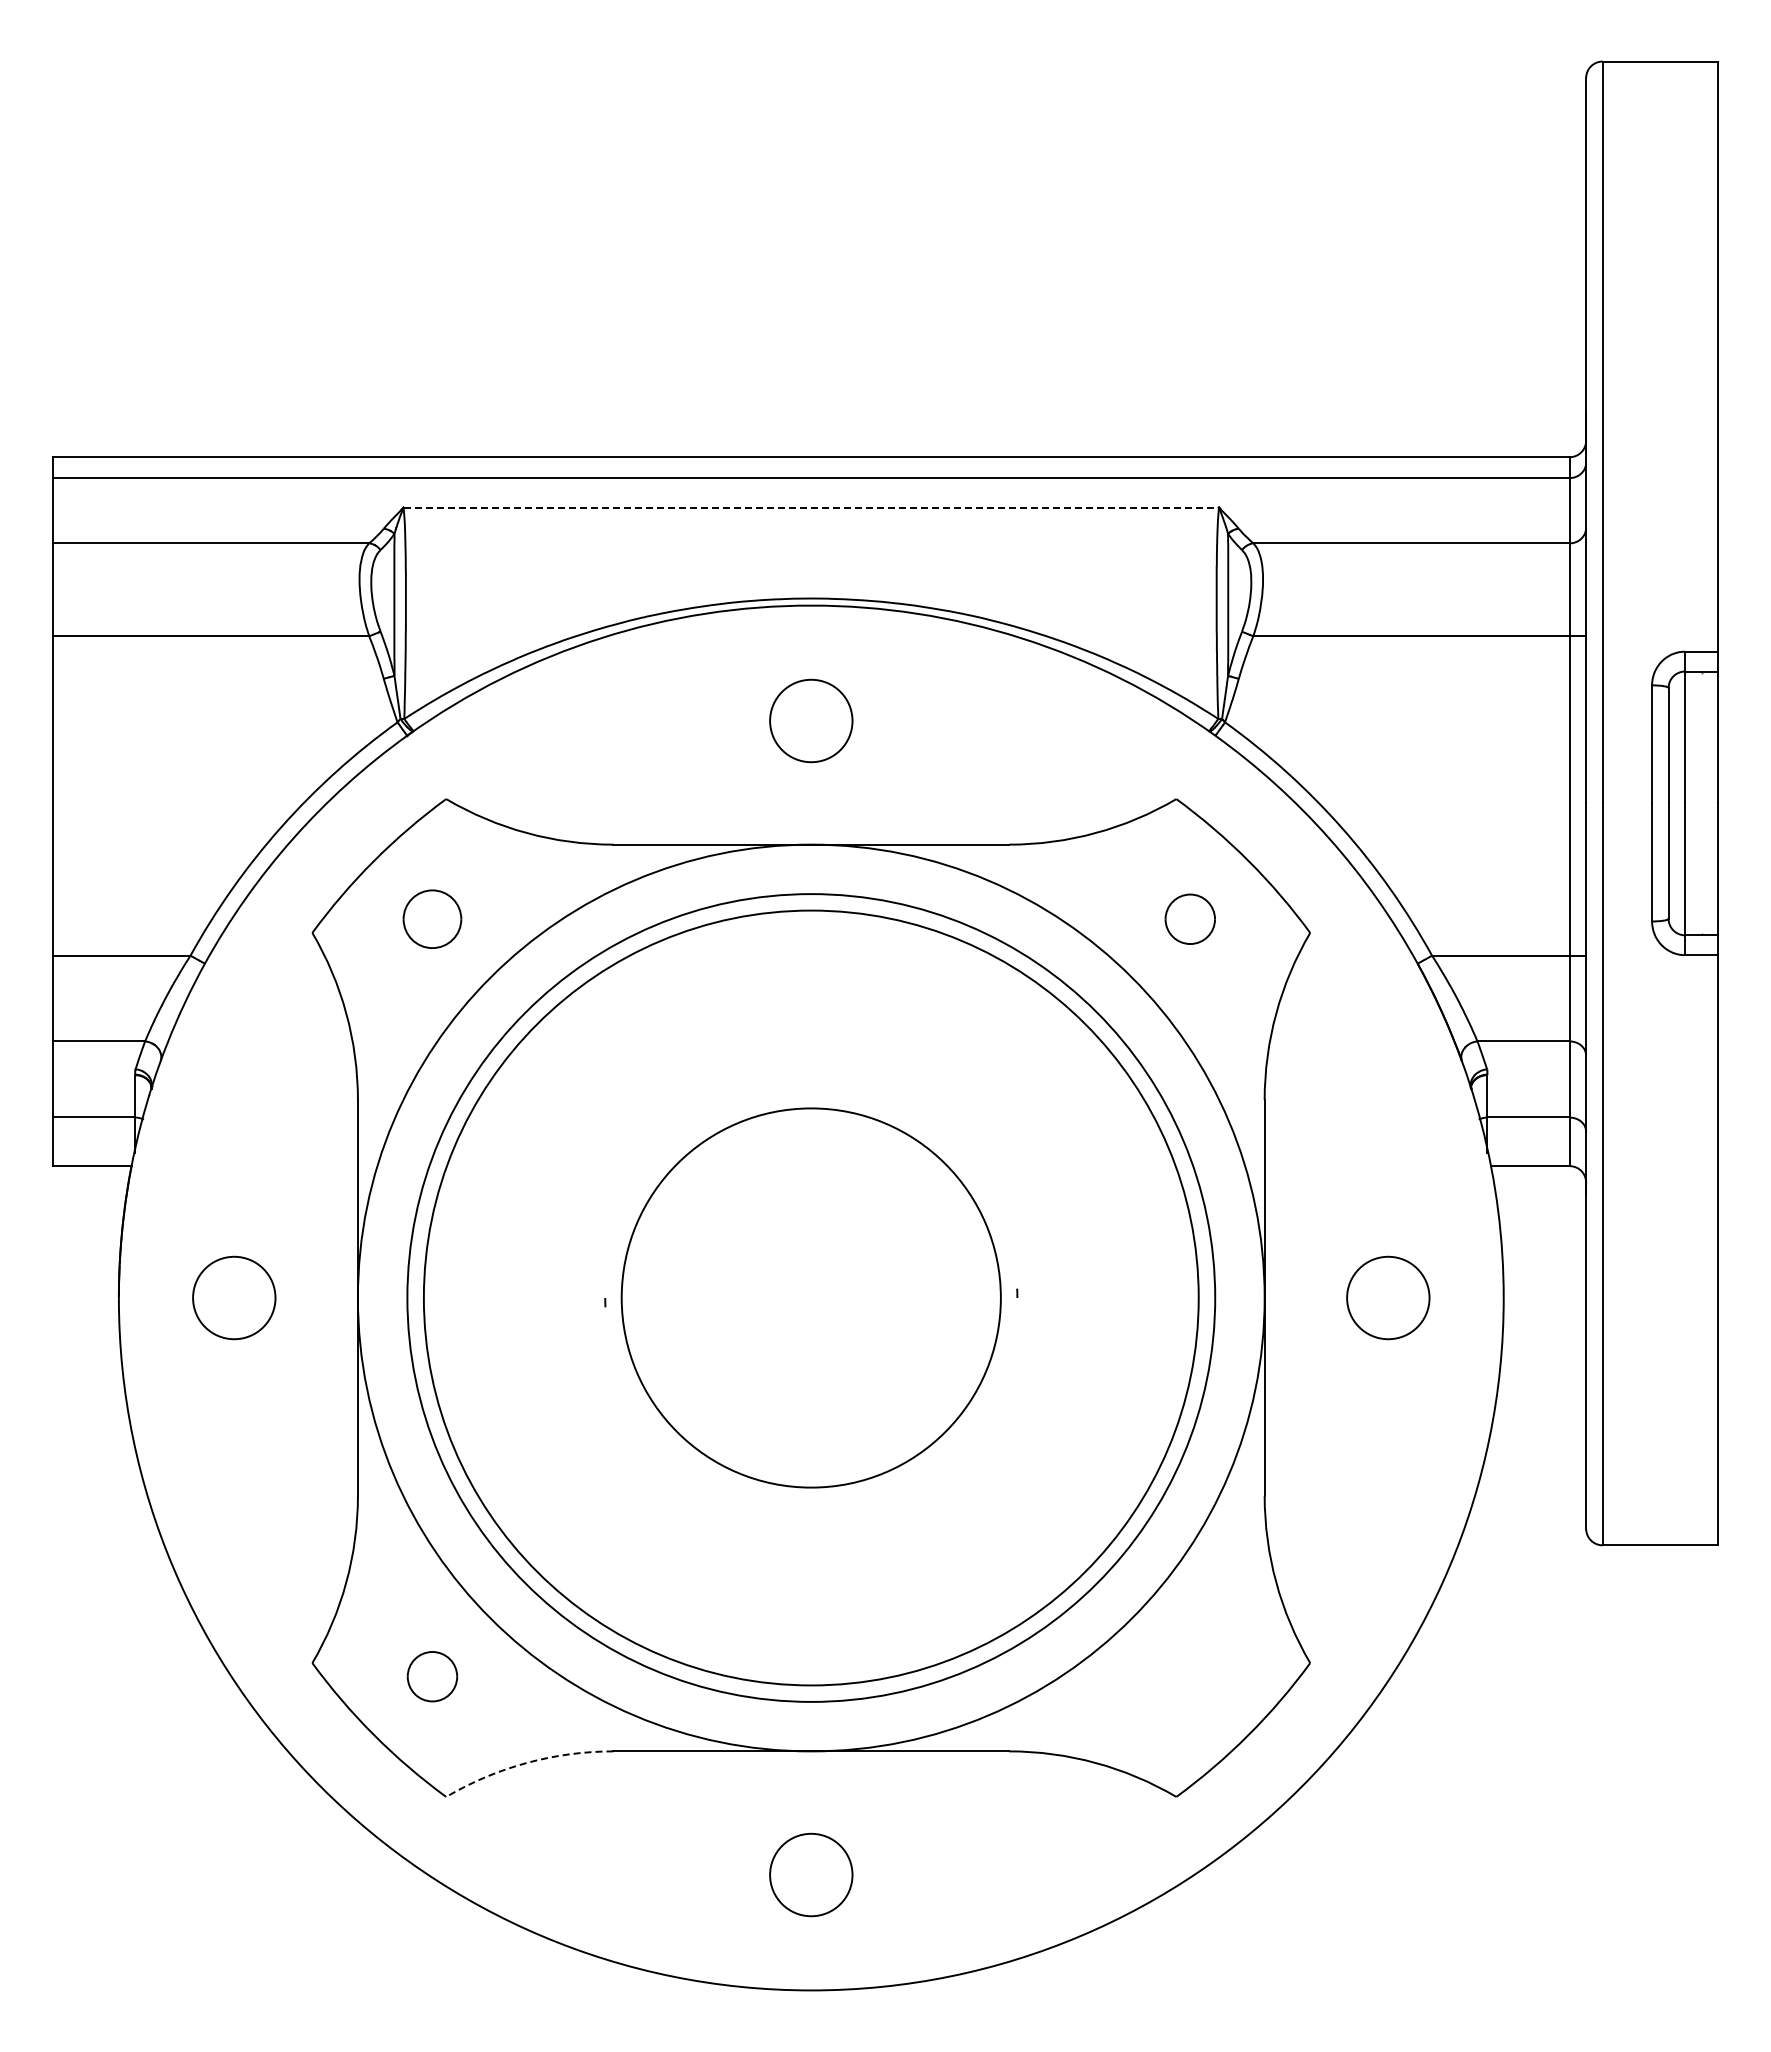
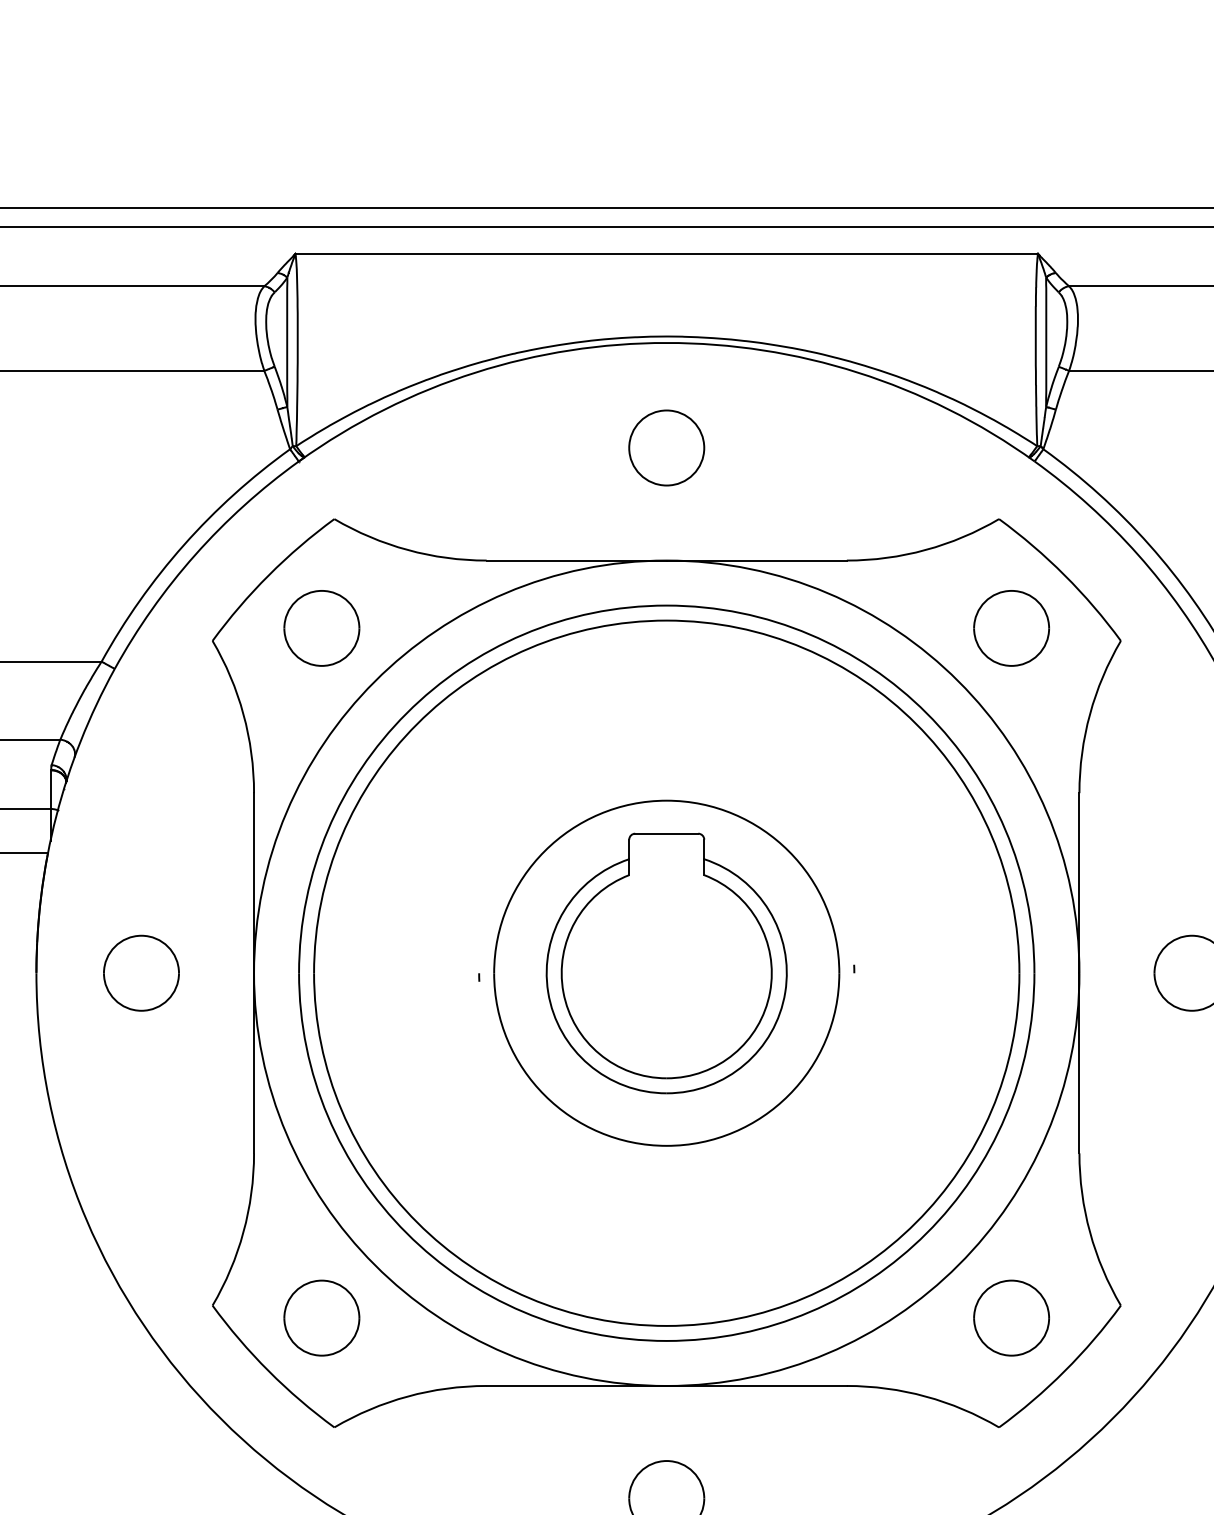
line: (811, 507) -> (666, 253), dashed -> solid
part: (432, 919) -> (321, 628), size x1.43
part: (1190, 919) -> (1011, 628), size x1.67
part: (811, 1286) -> (666, 962), added
part: (432, 1676) -> (321, 1317), size x1.67
part: (1190, 1676) -> (1011, 1317), added
arc: (526, 1762) -> (407, 1396), dashed -> solid

